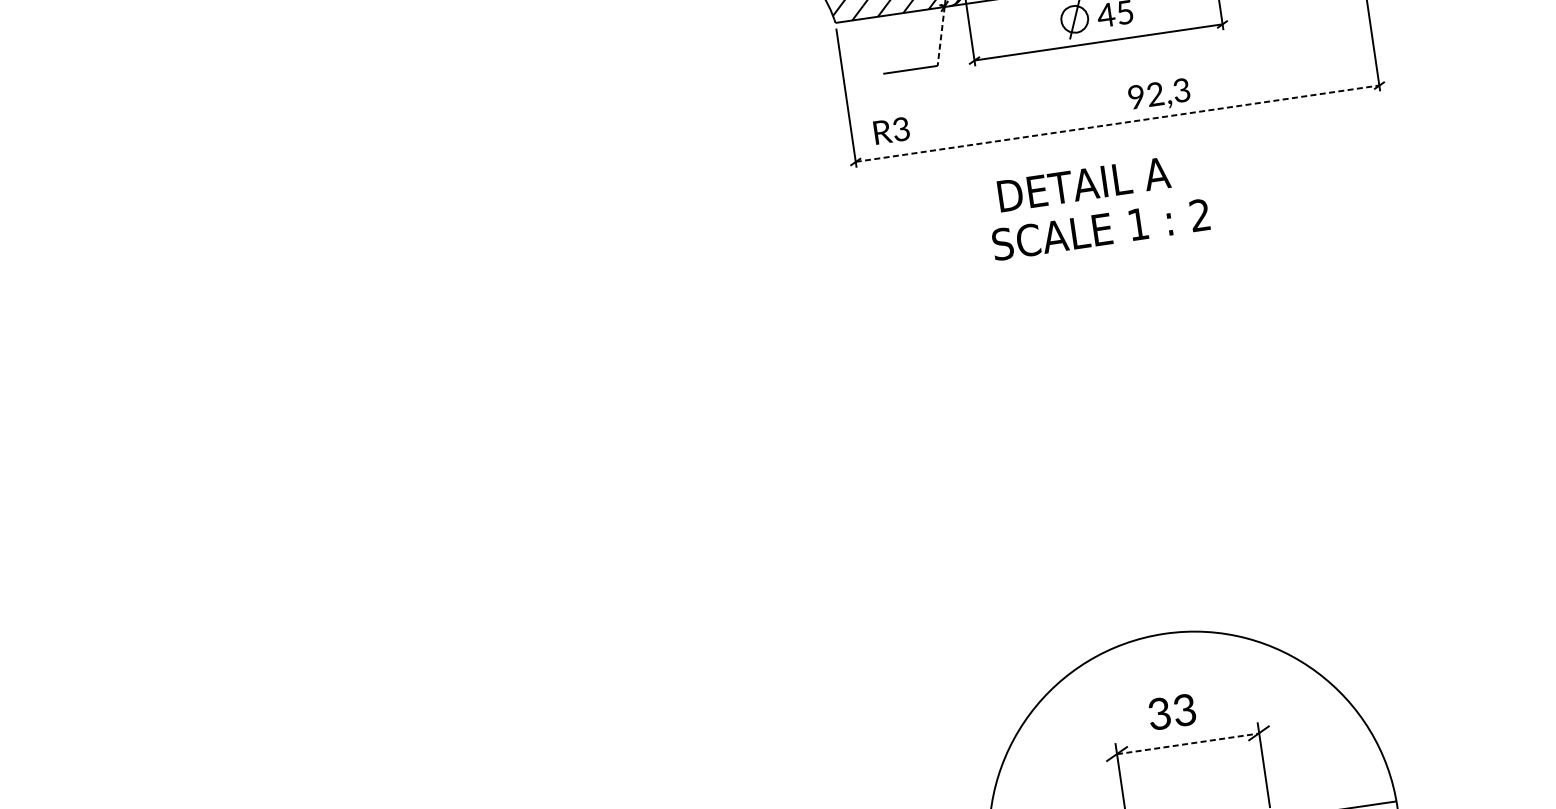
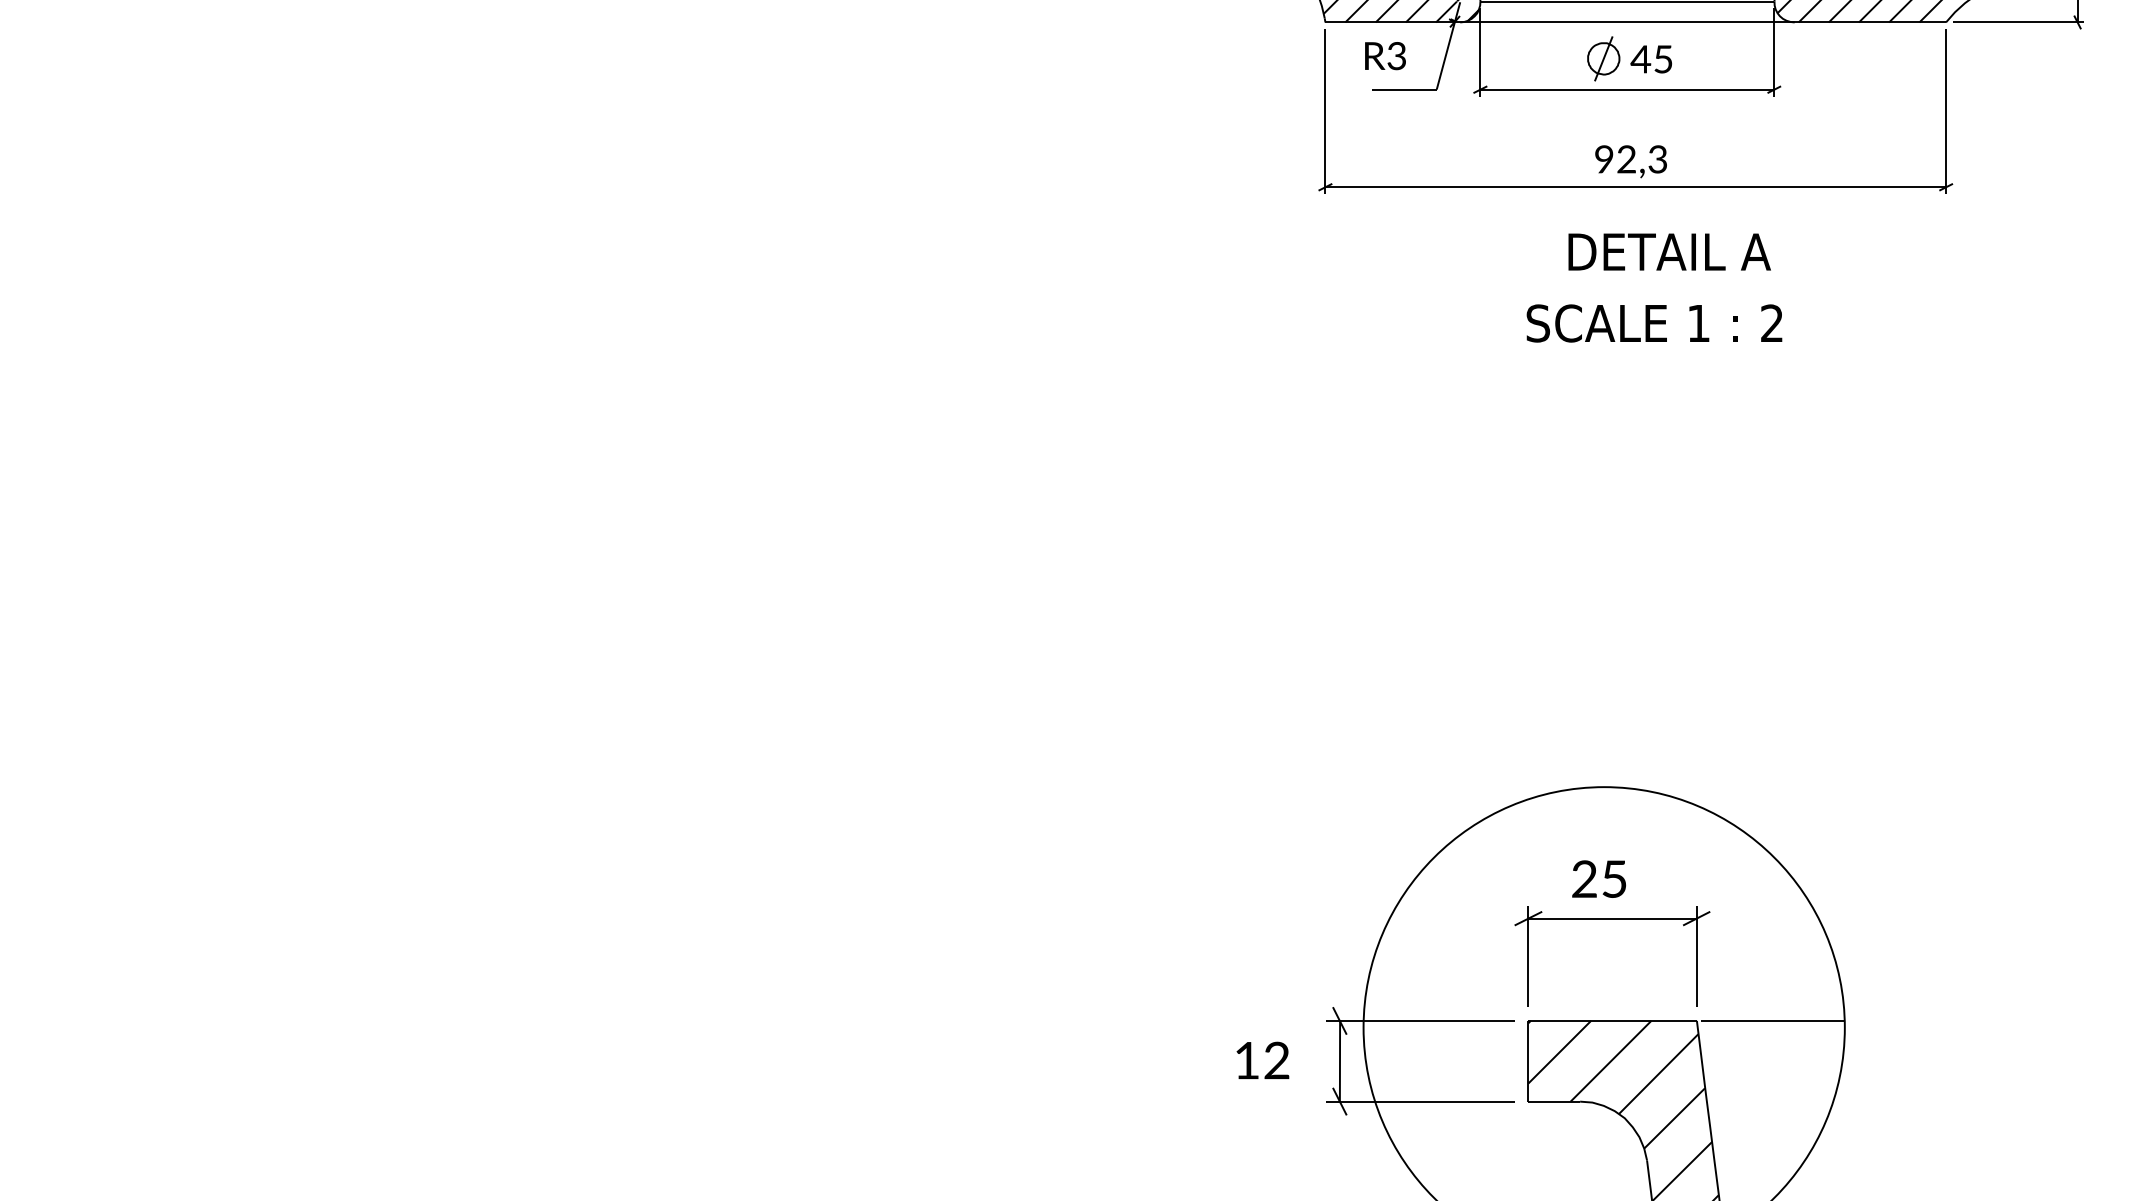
line: (940, 36) -> (1445, 56), dashed -> solid
text: (1158, 95) -> (1630, 161), moved
line: (1118, 123) -> (1636, 187), dashed -> solid
text: (891, 131) -> (1385, 56), moved
text: (1083, 184) -> (1669, 251), moved
text: (1100, 229) -> (1654, 323), moved
text: (1172, 711) -> (1599, 878), 33 -> 25
line: (1188, 743) -> (1613, 918), dashed -> solid

